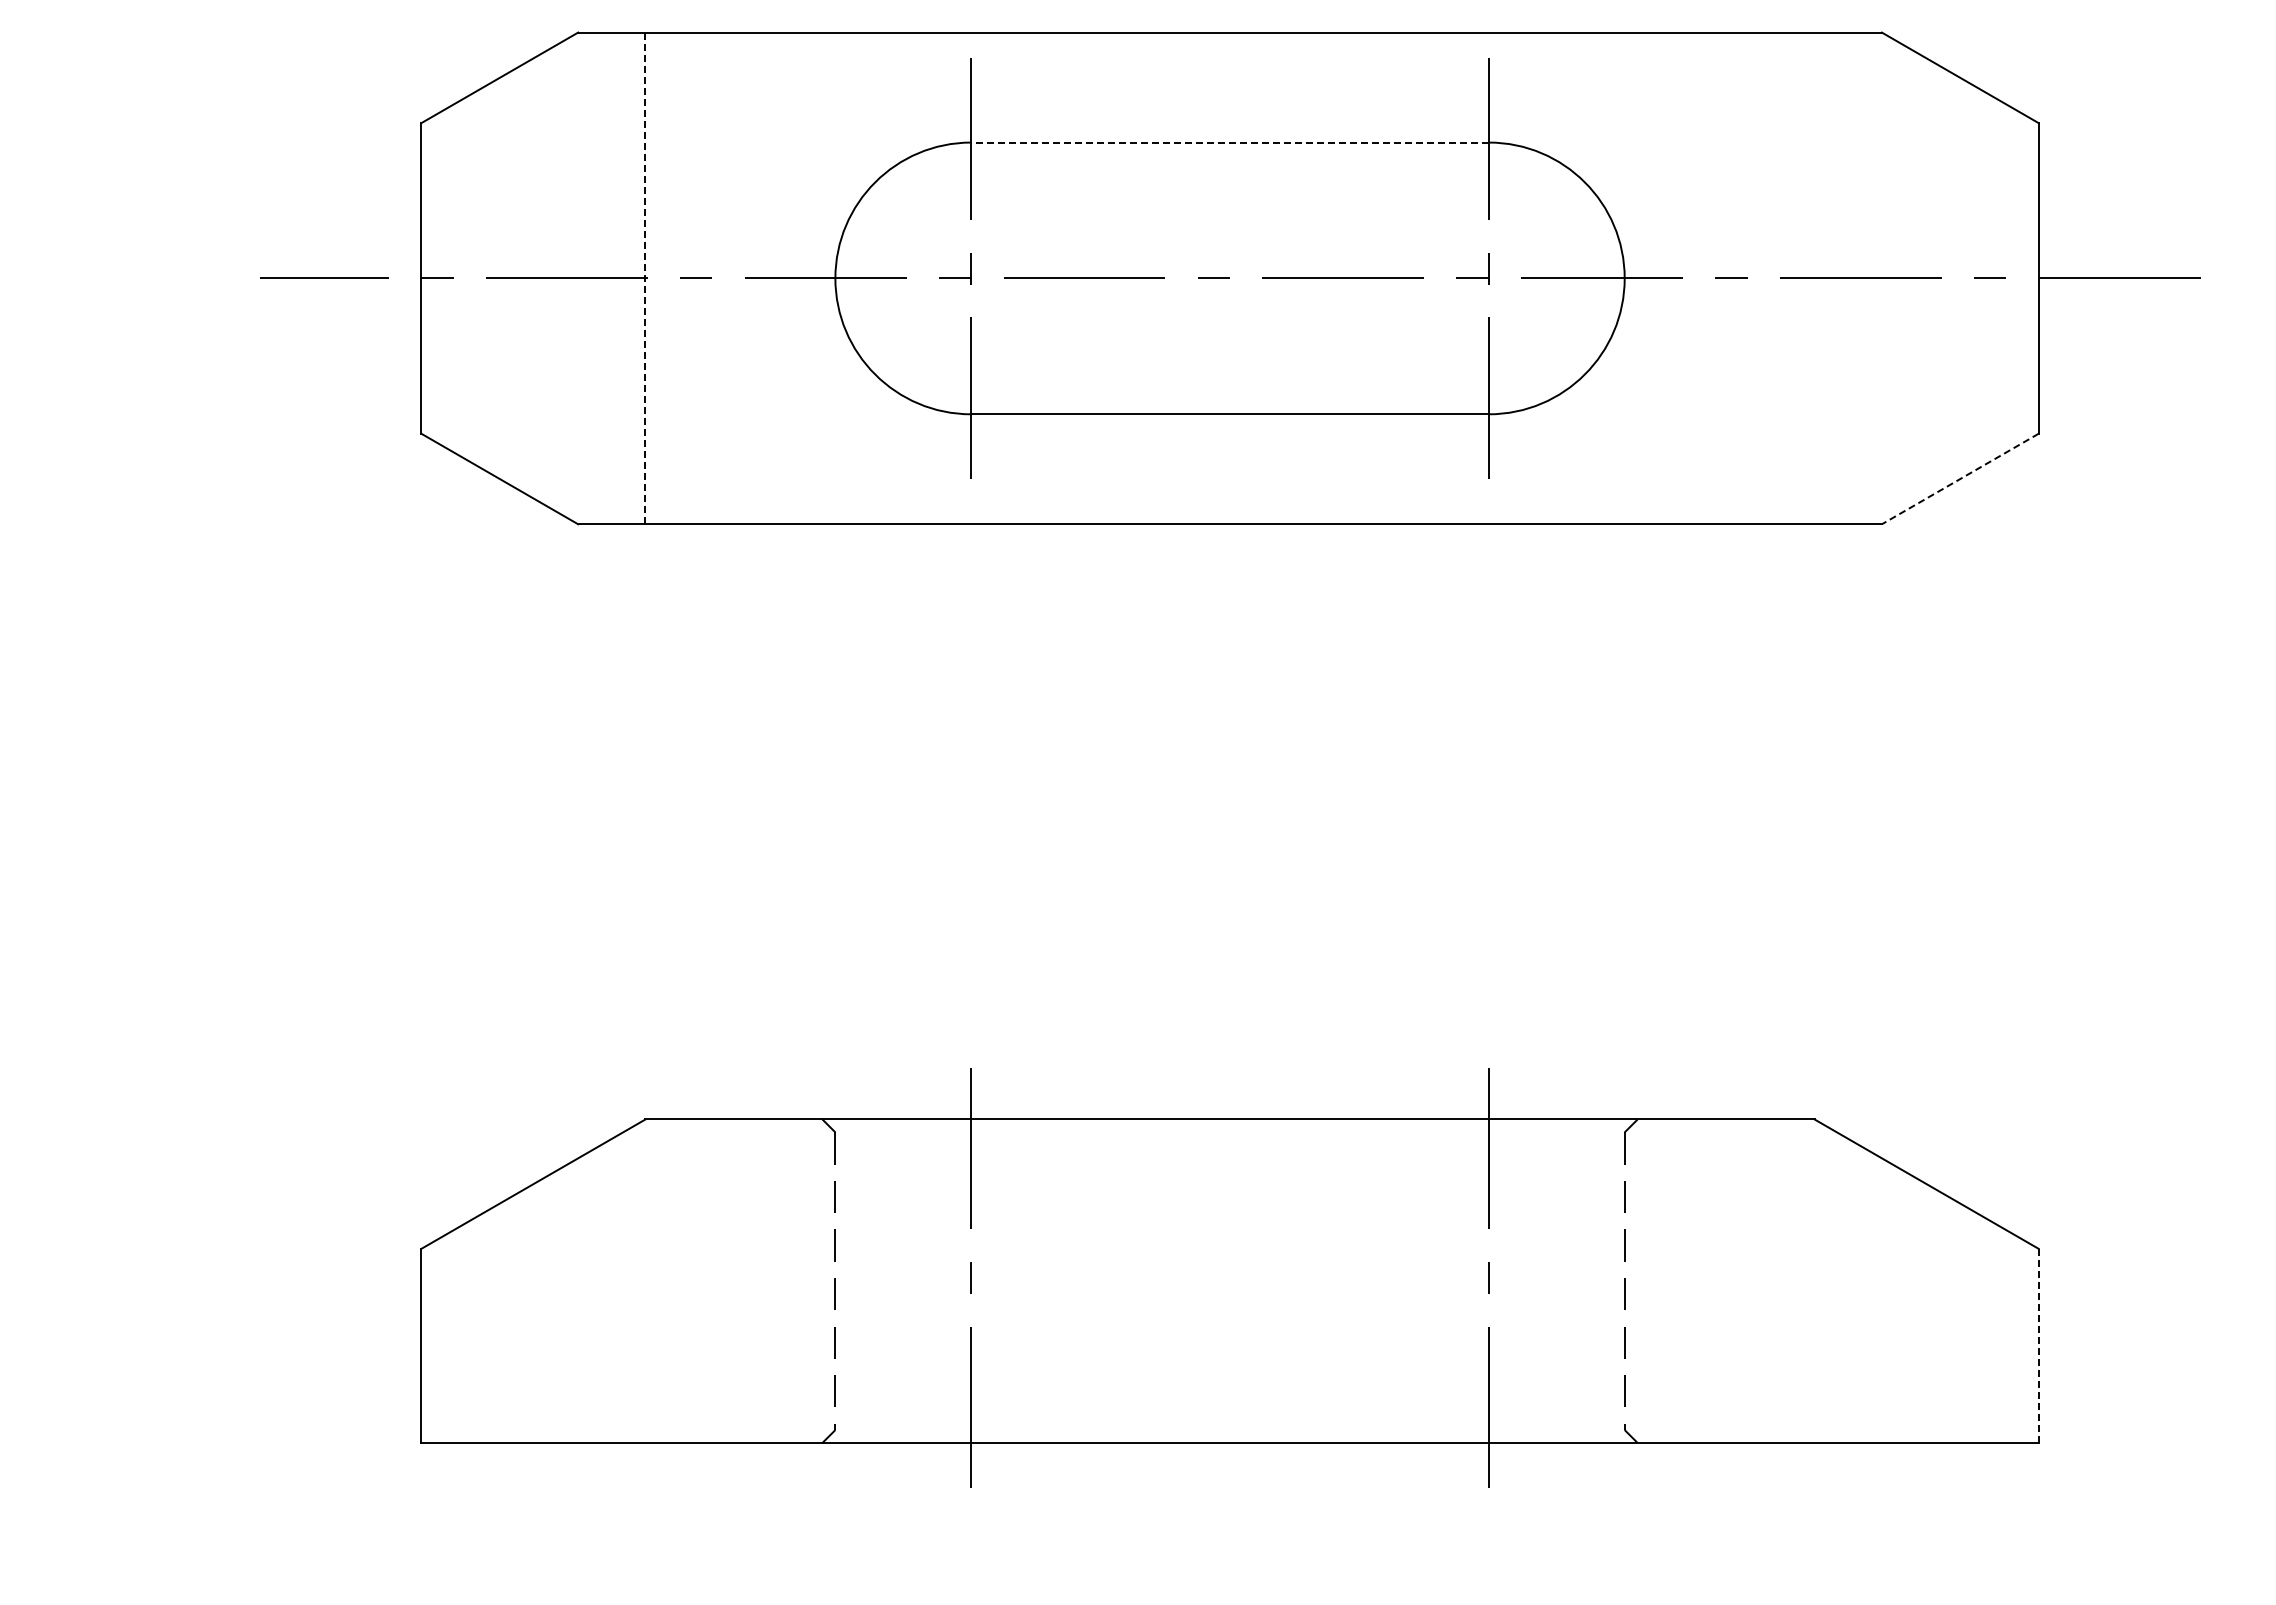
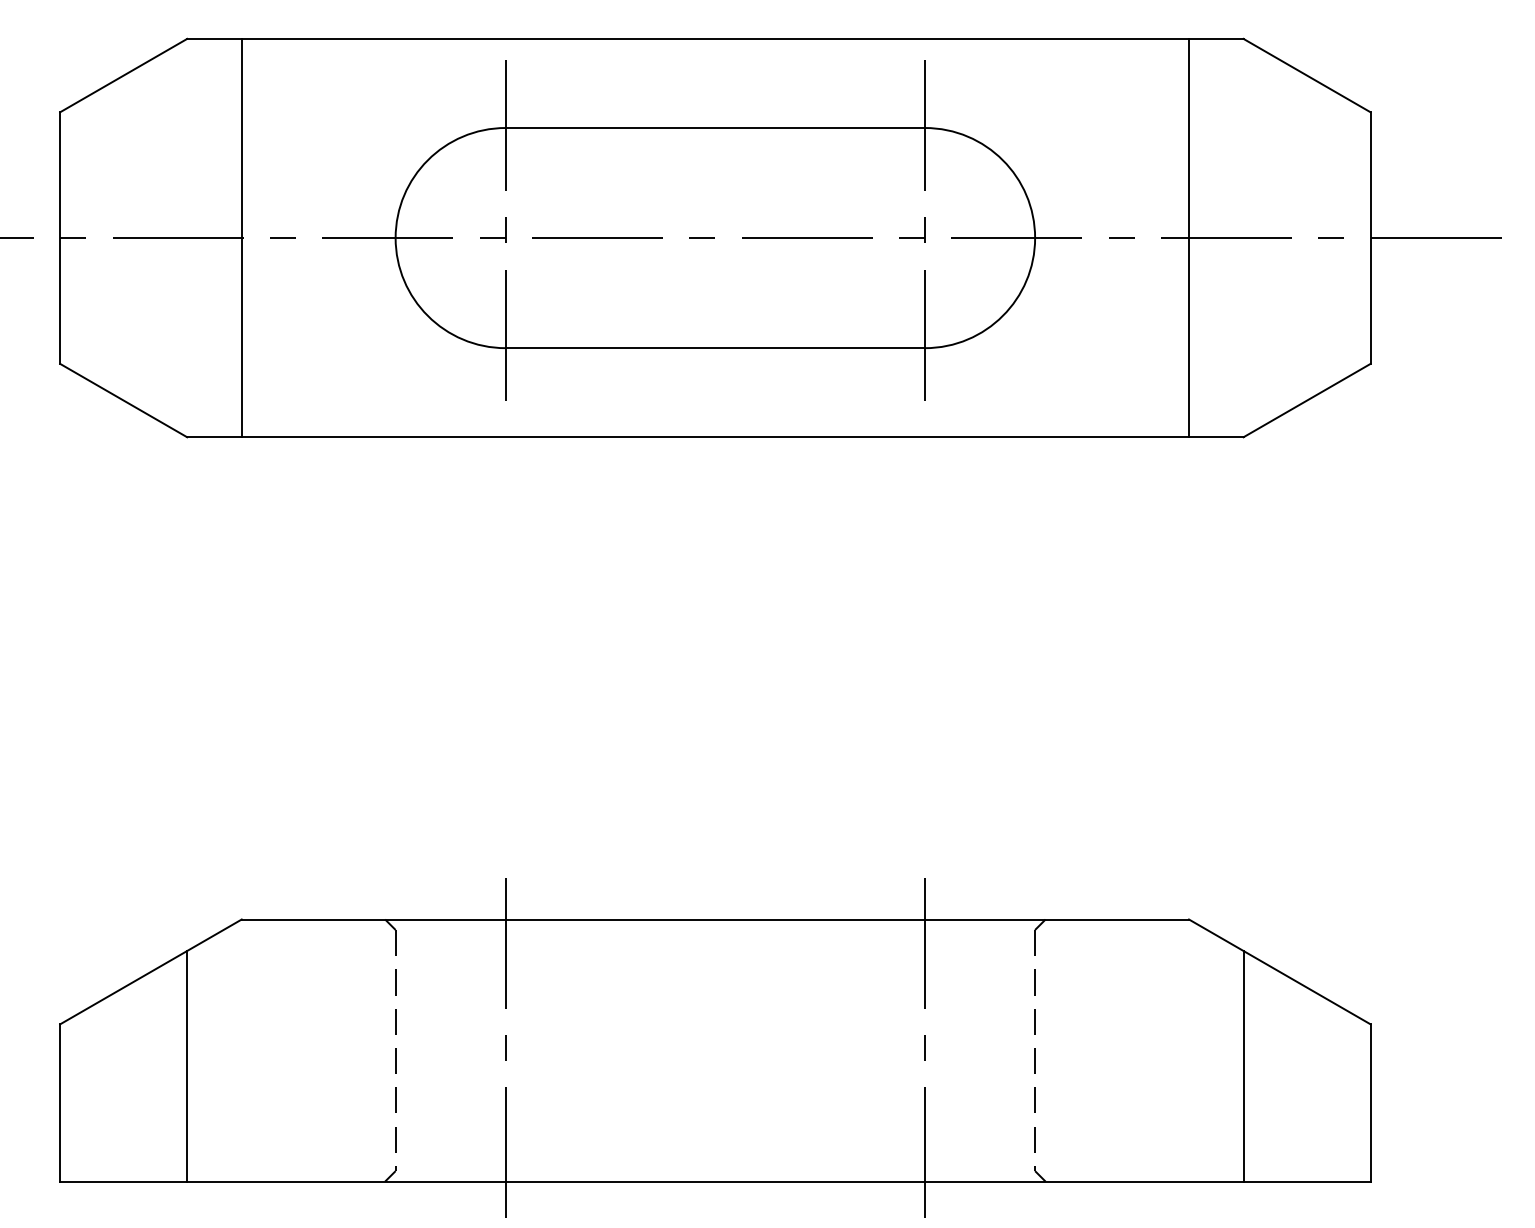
line: (1230, 142) -> (715, 127), dashed -> solid
line: (645, 278) -> (241, 238), dashed -> solid
line: (1814, 278) -> (1188, 238), added
line: (1960, 479) -> (1307, 400), dashed -> solid
line: (578, 1300) -> (187, 1066), added
line: (1881, 1300) -> (1243, 1066), added
line: (2038, 1345) -> (1370, 1102), dashed -> solid

